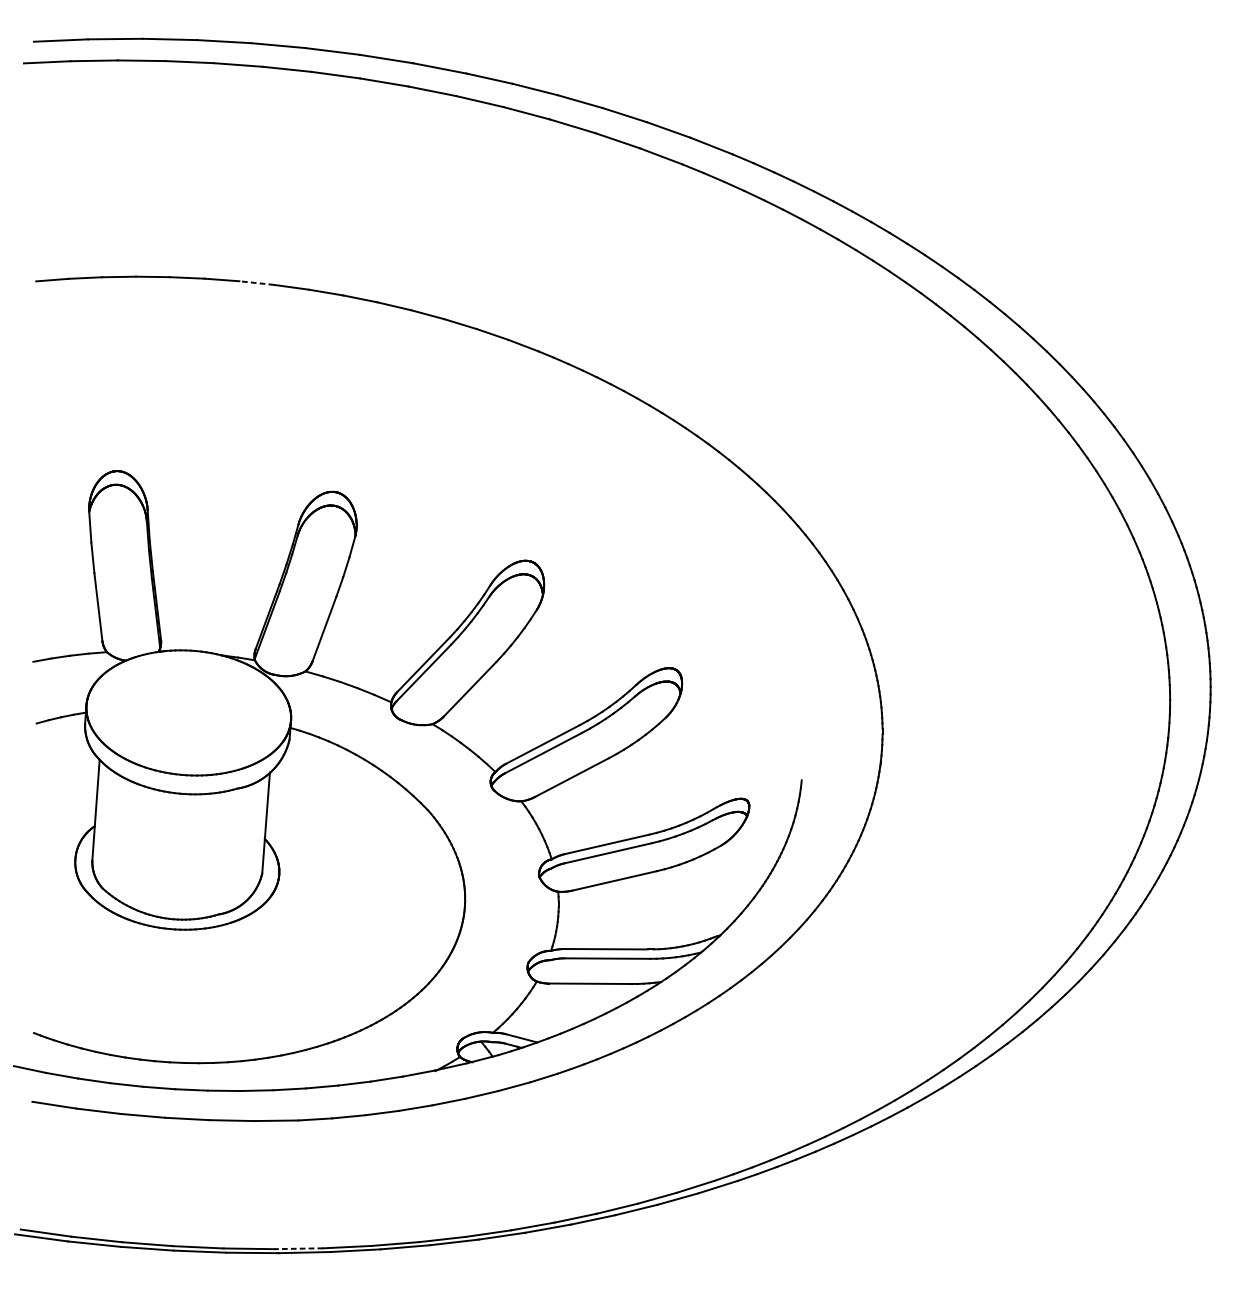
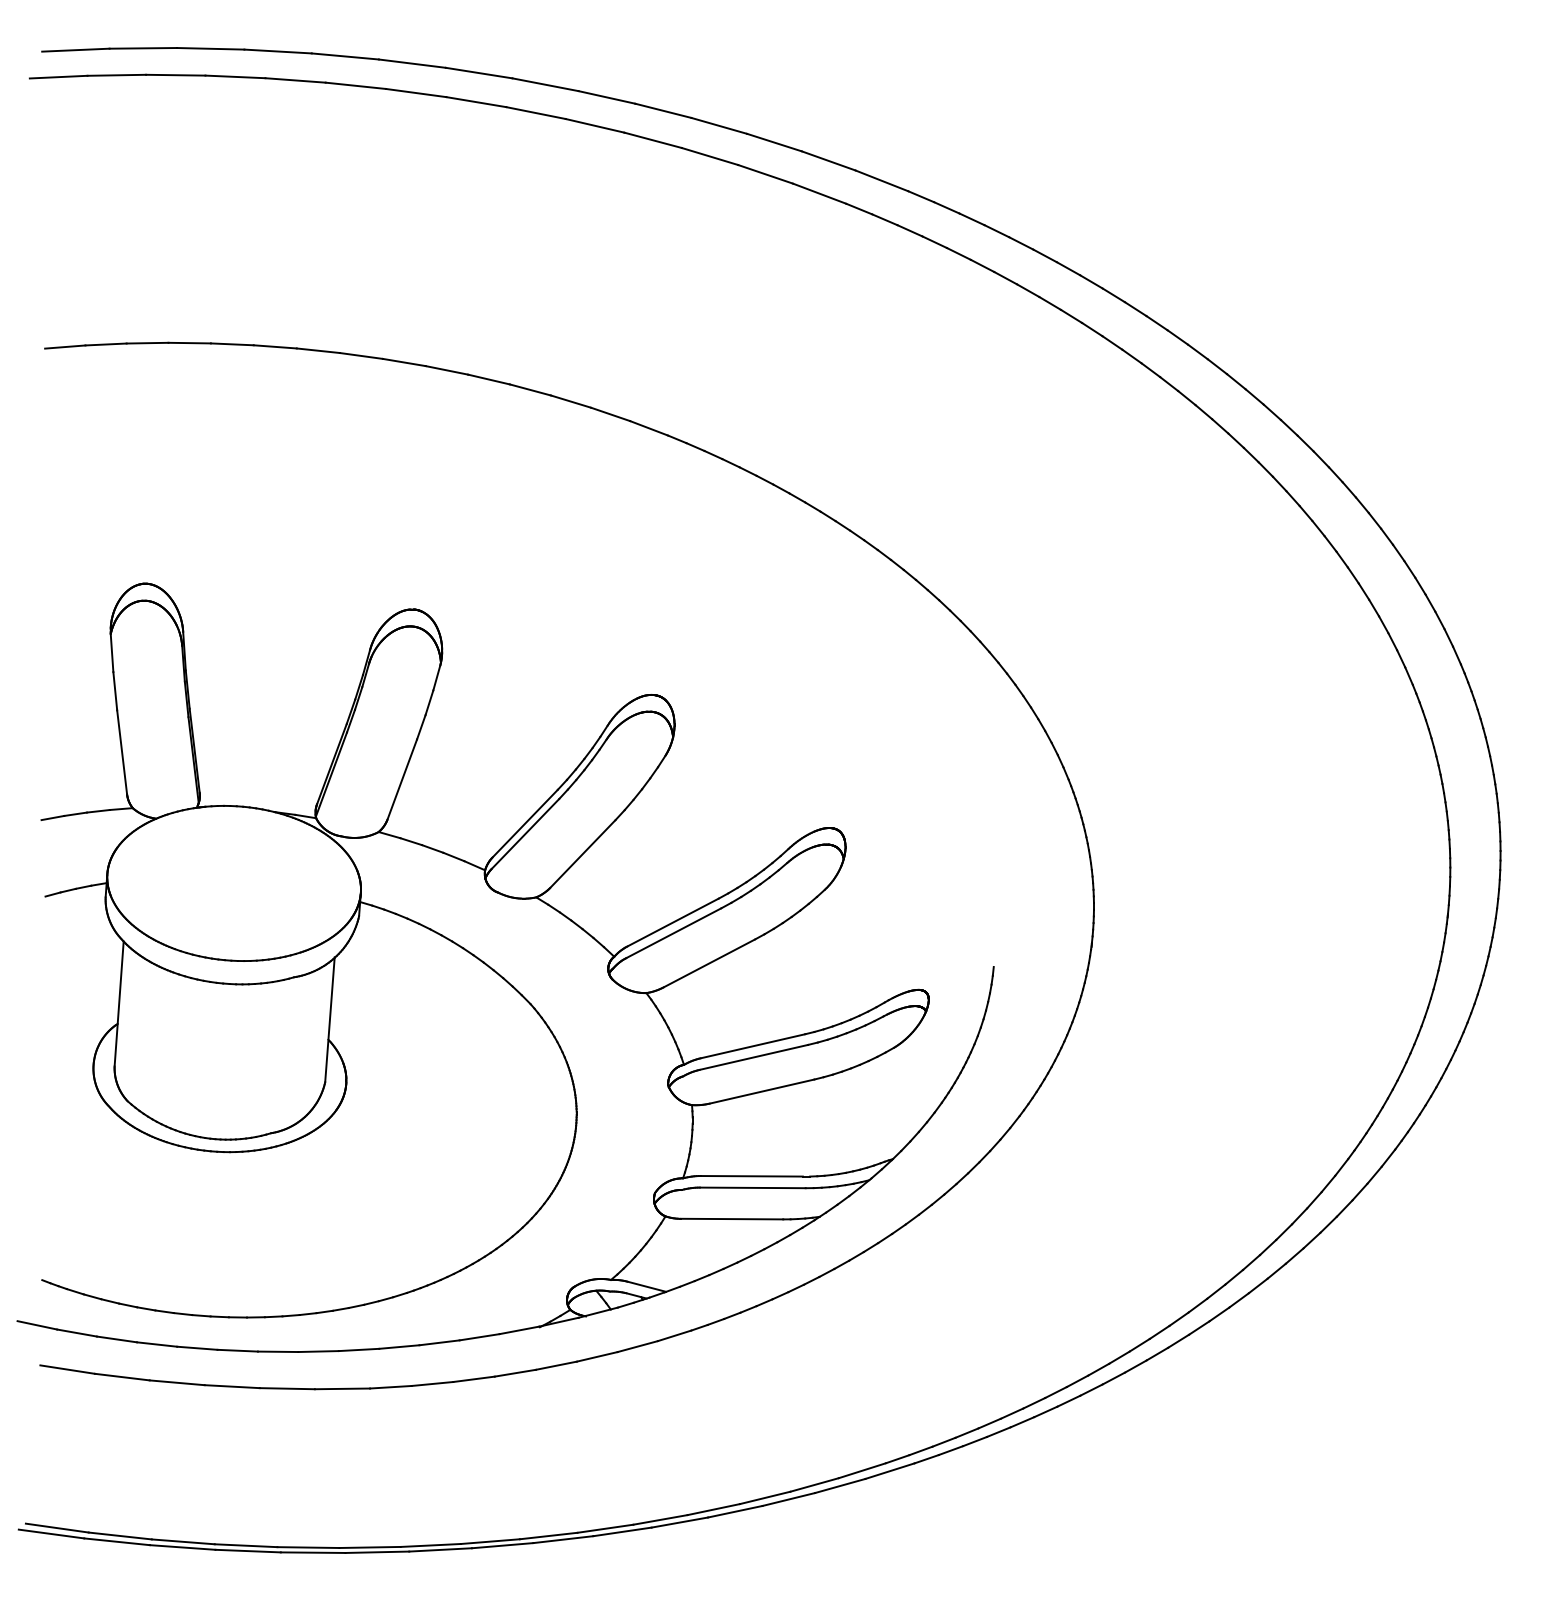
line: (256, 282) -> (318, 350), dashed -> solid
line: (298, 1248) -> (370, 1547), dashed -> solid

